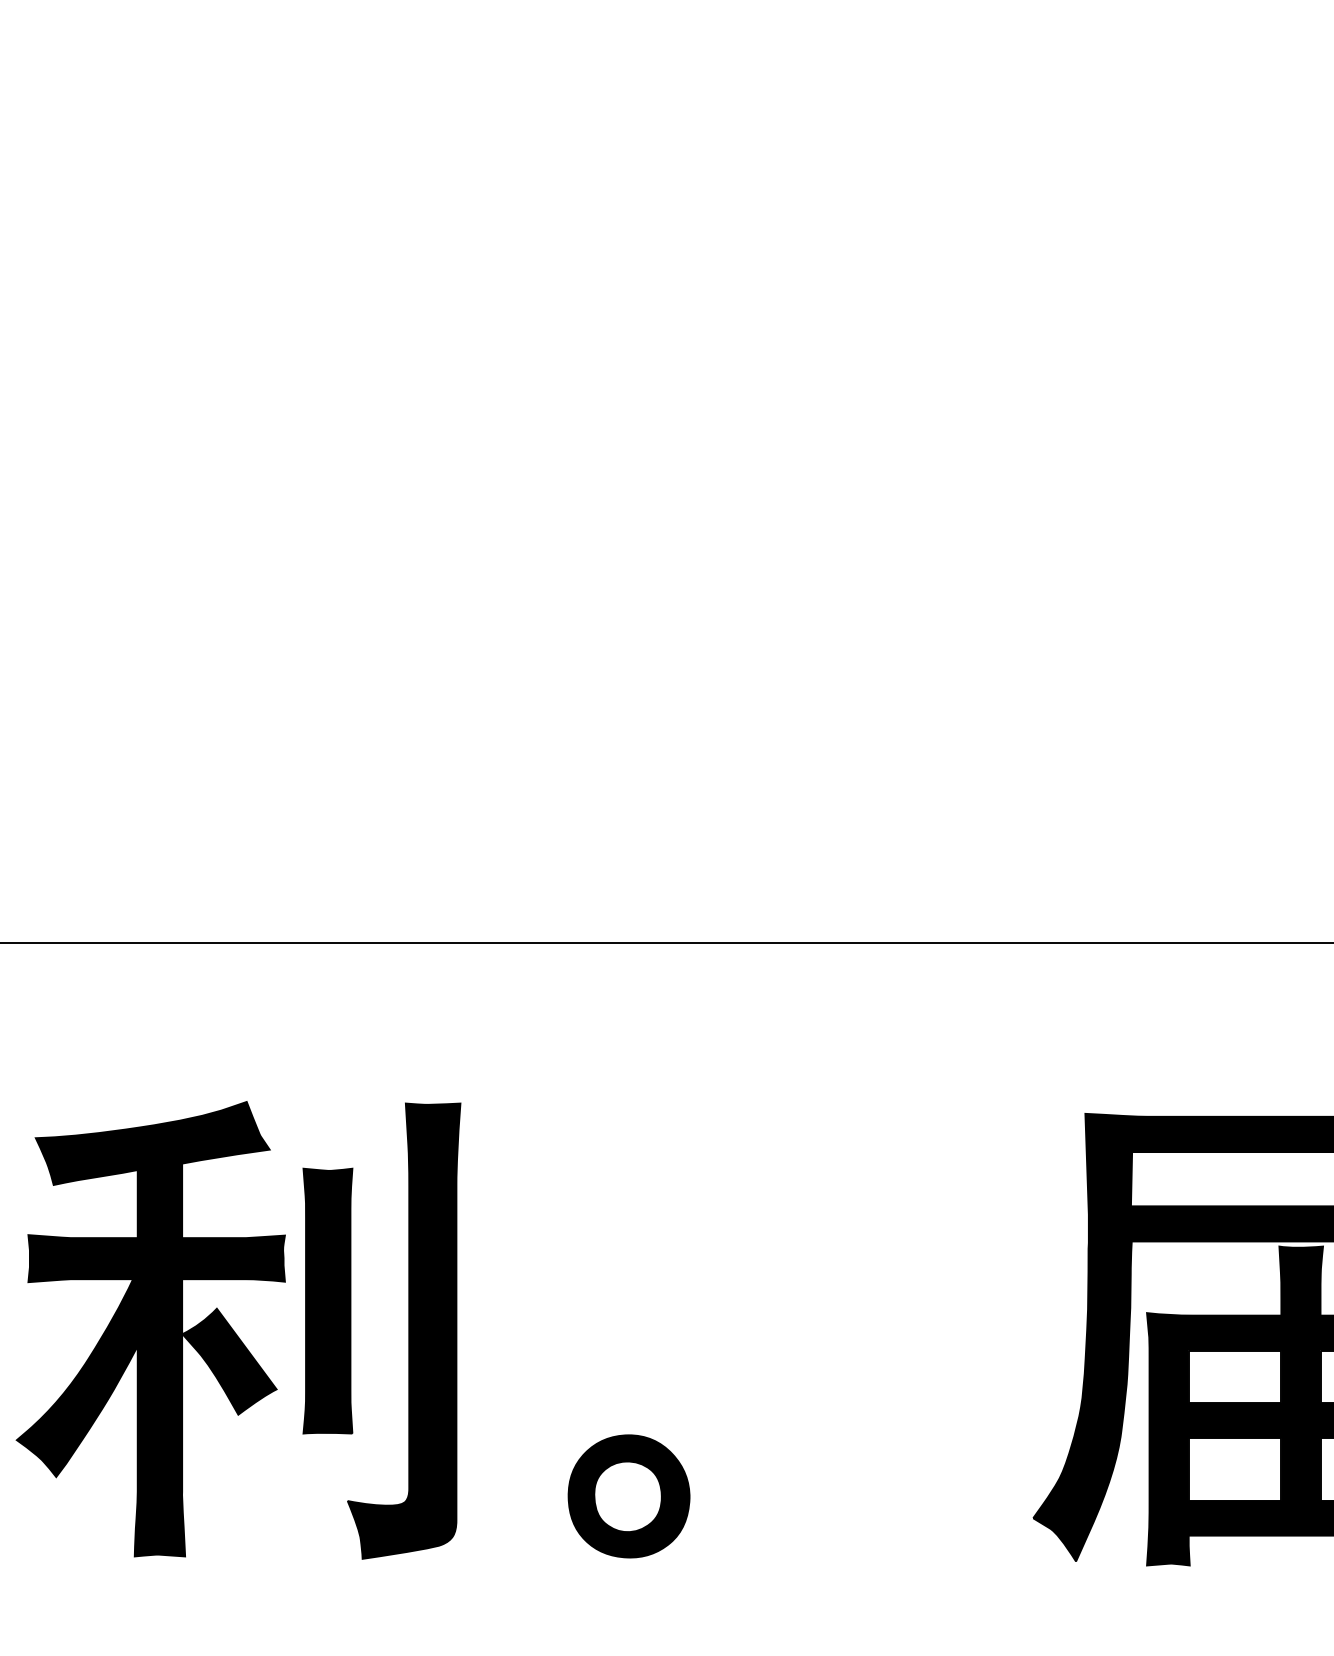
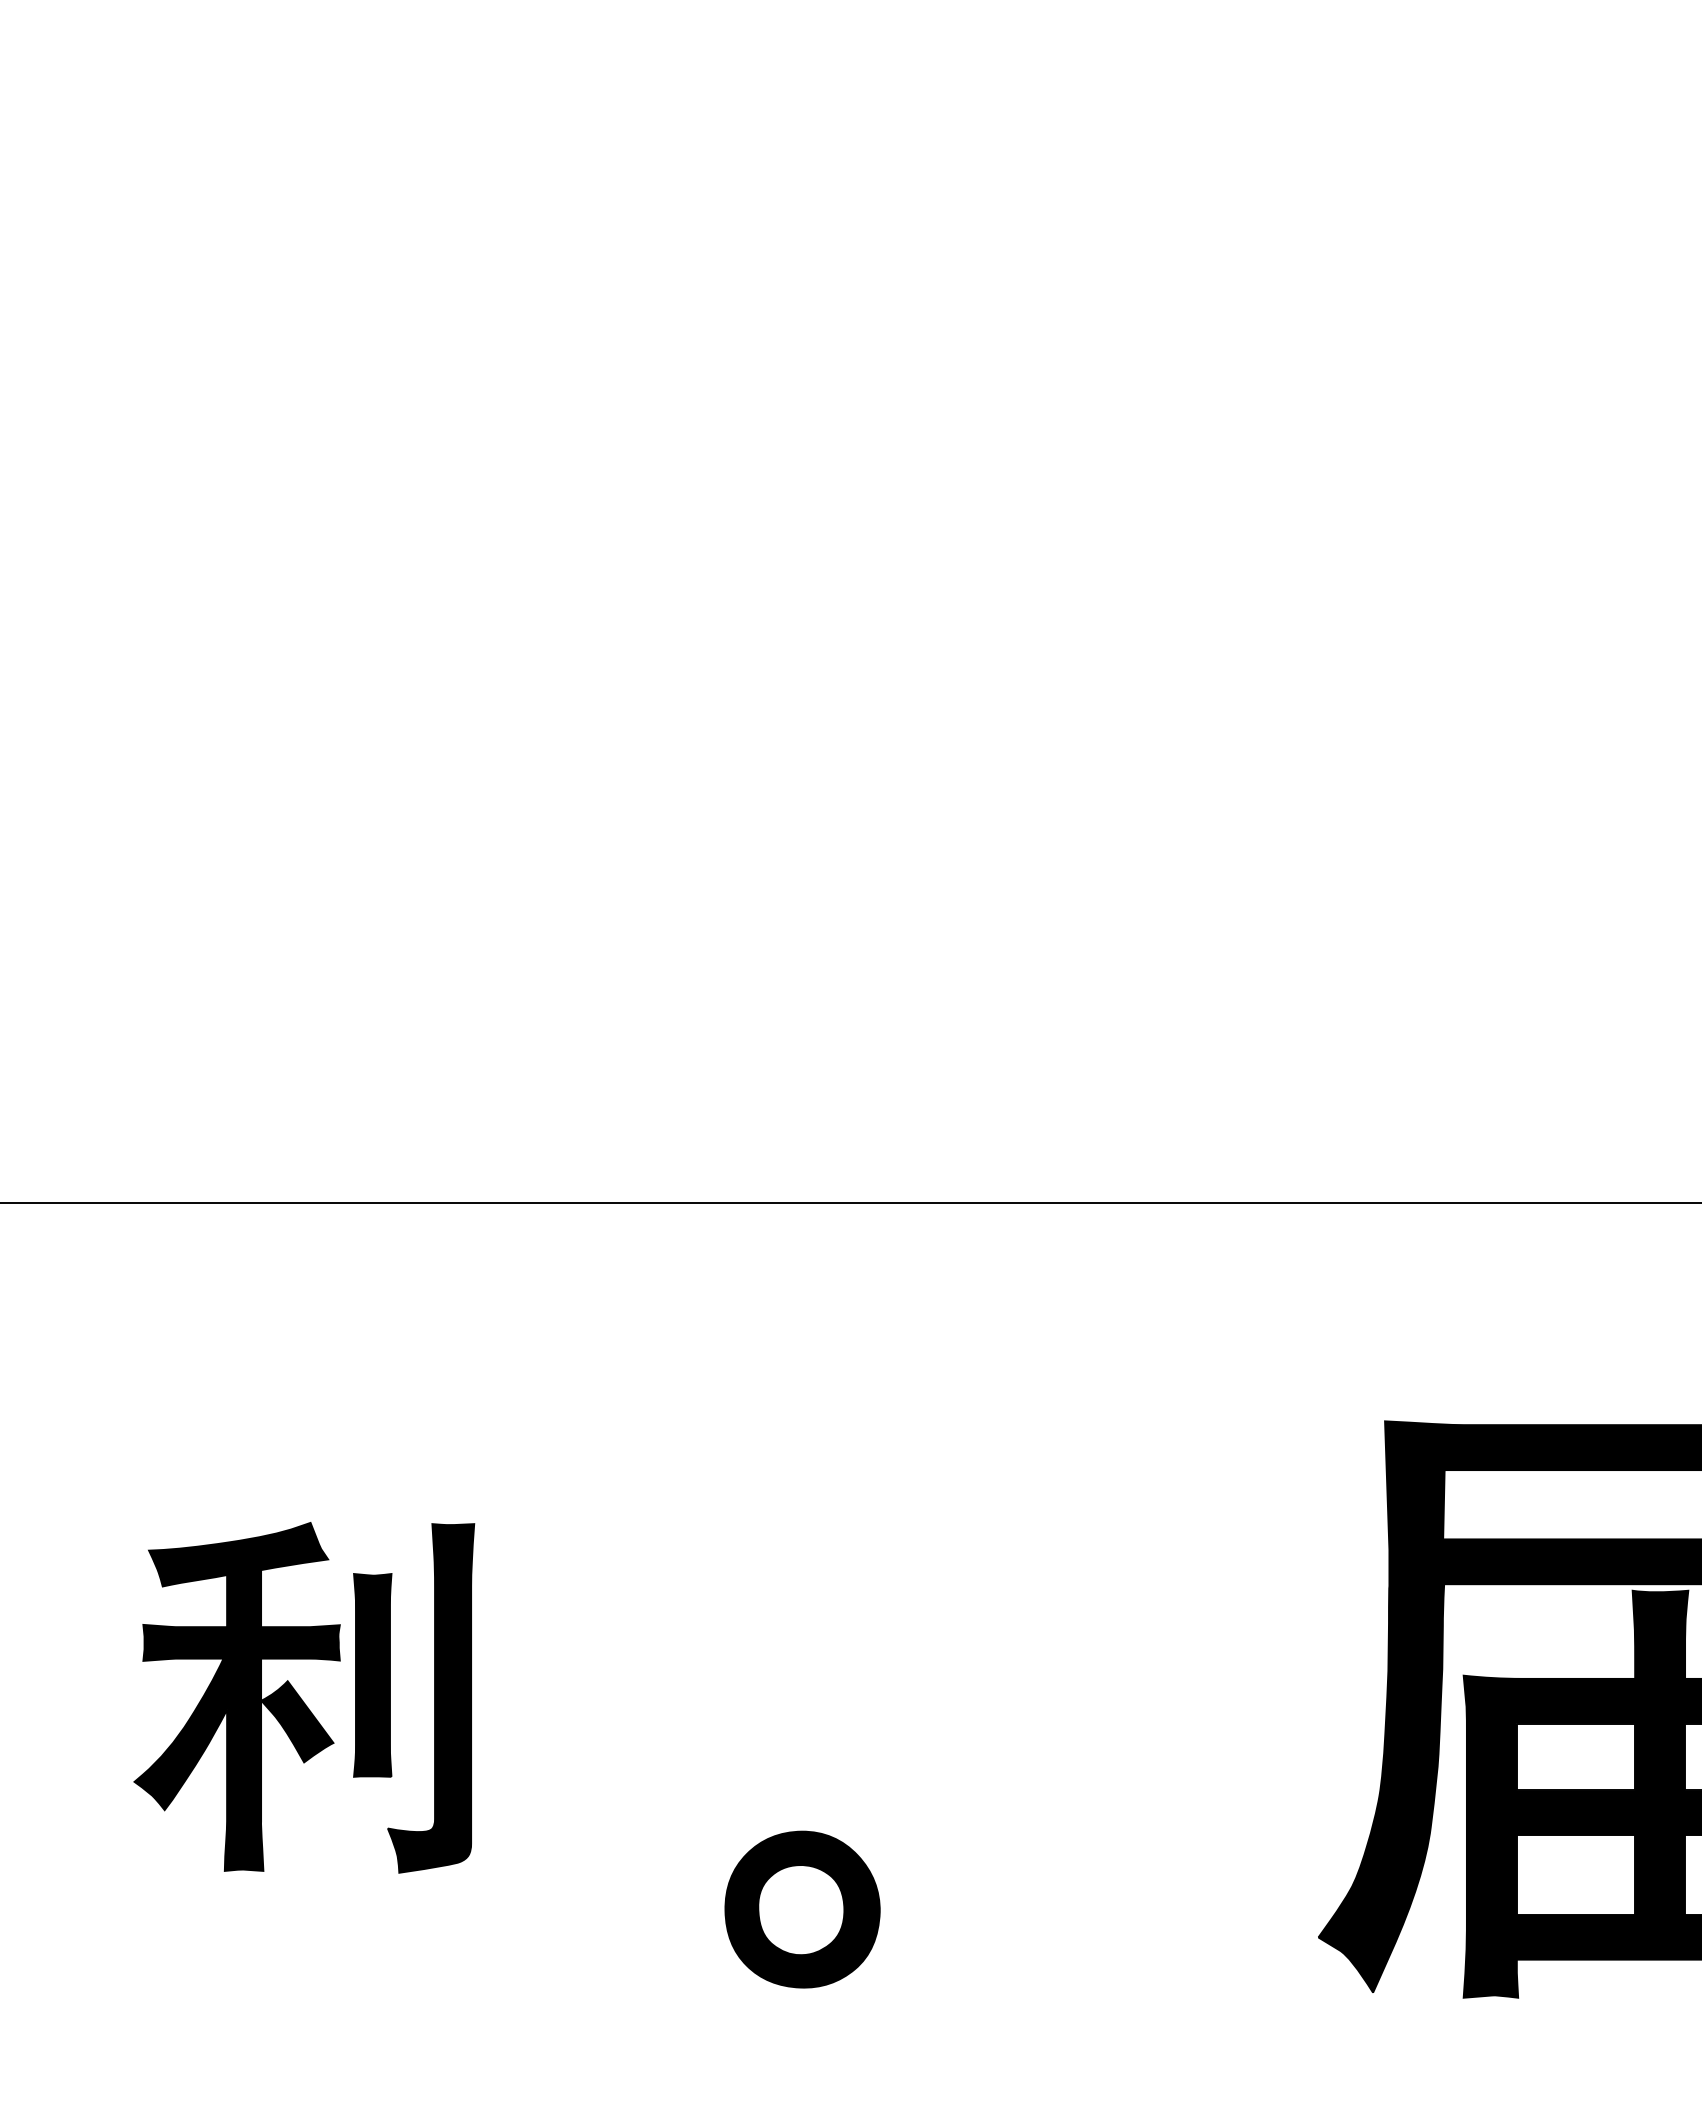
part: (238, 1330) -> (304, 1697), size x0.6

